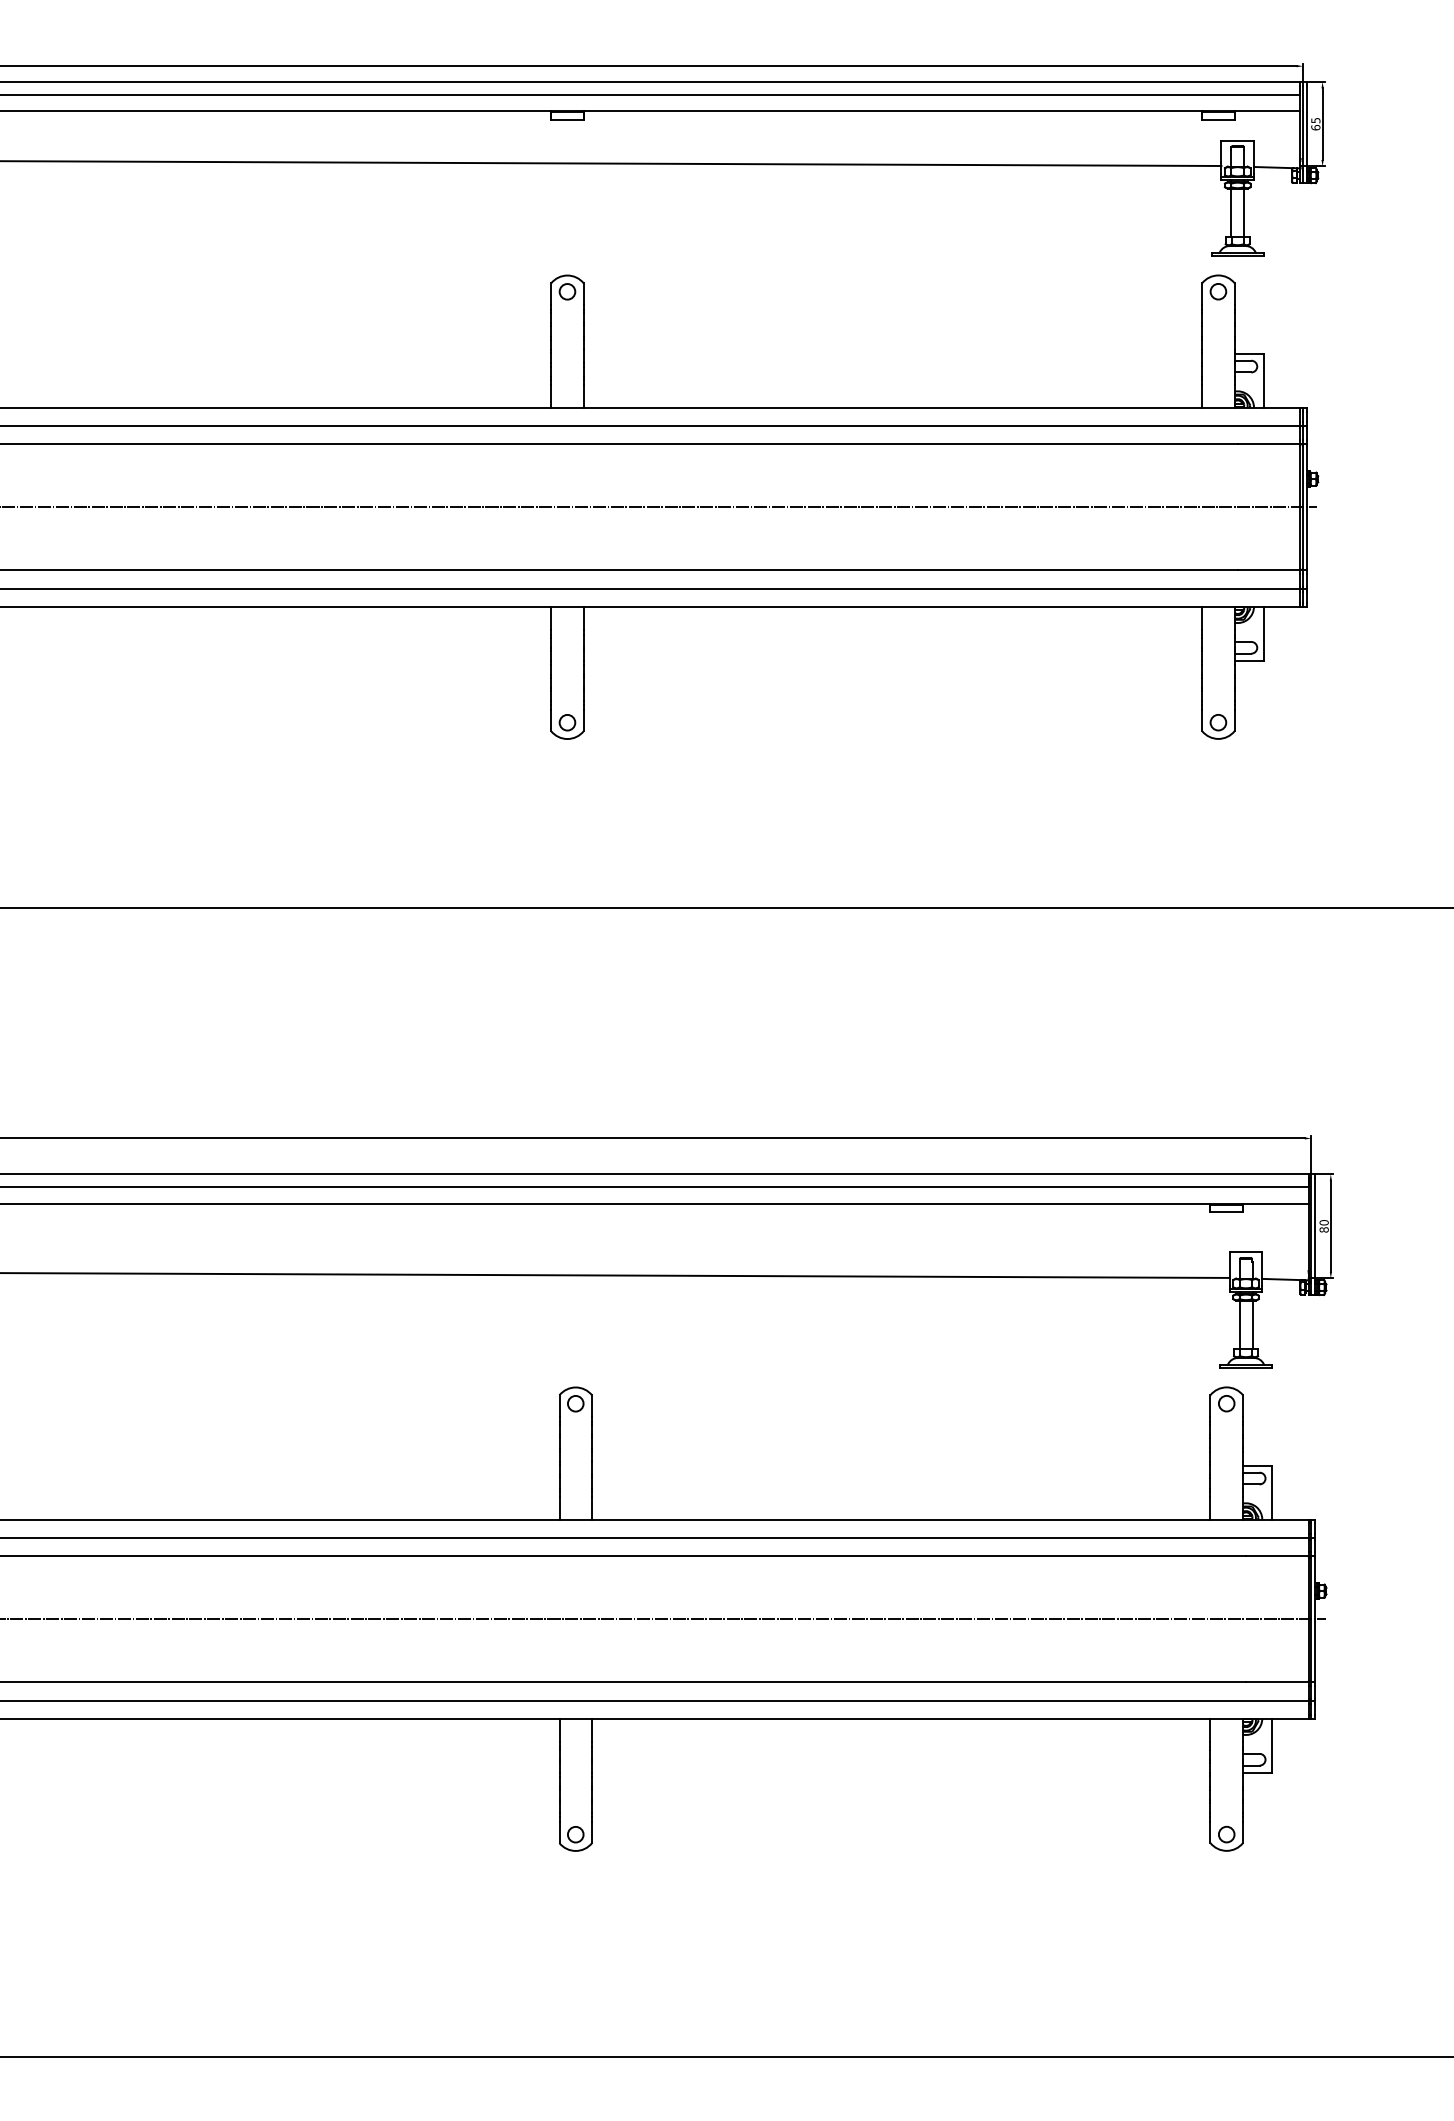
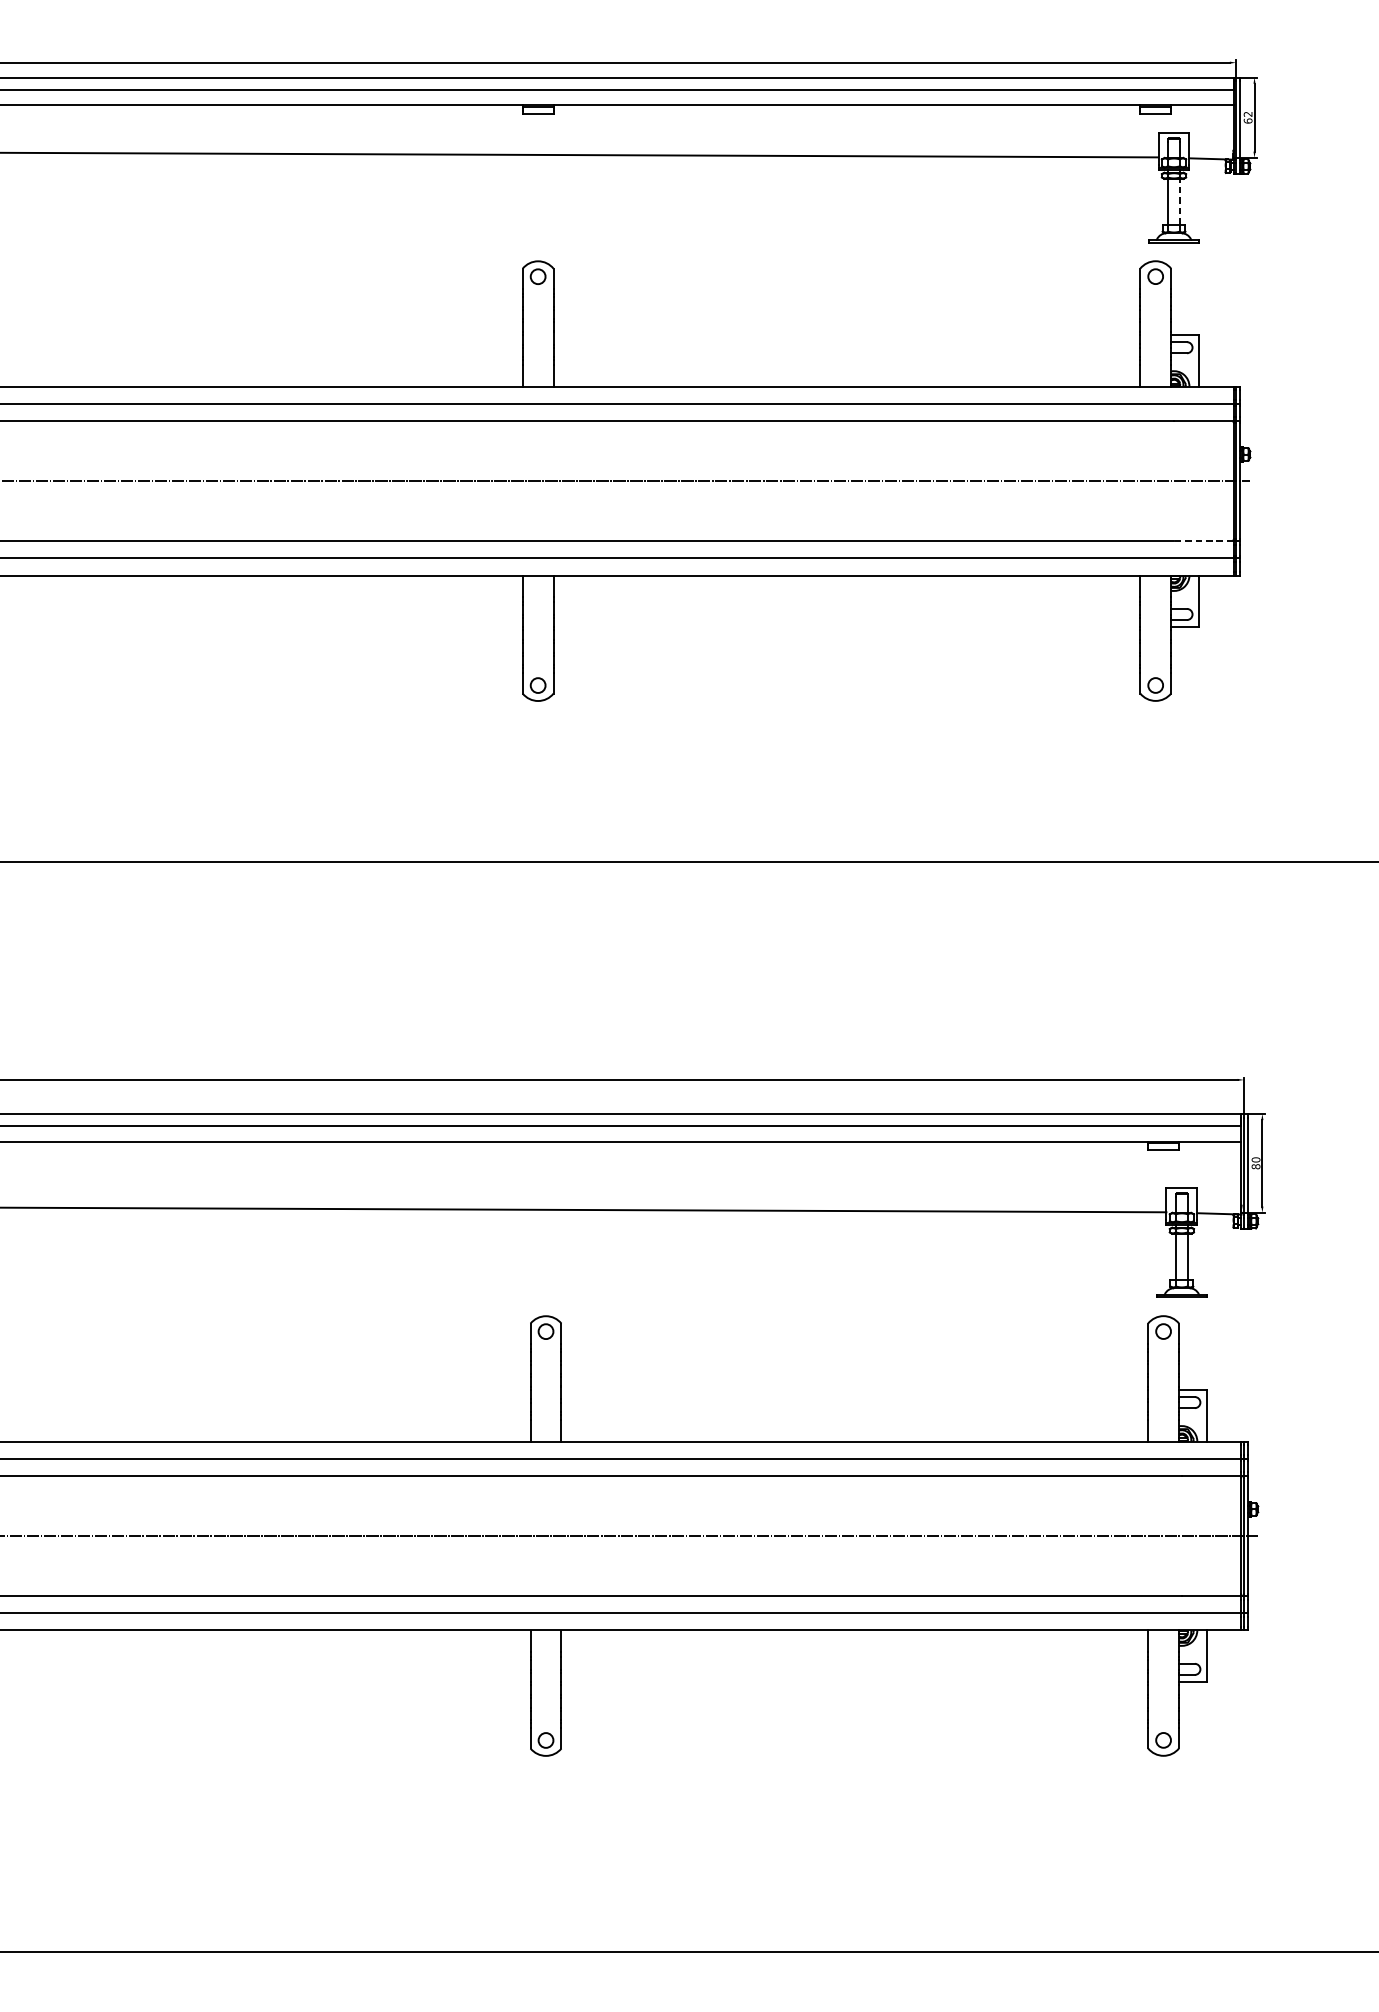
text: (1315, 120) -> (1247, 114), 65 -> 62
line: (1244, 212) -> (1180, 201), solid -> dashed
line: (1268, 570) -> (1203, 541), solid -> dashed

